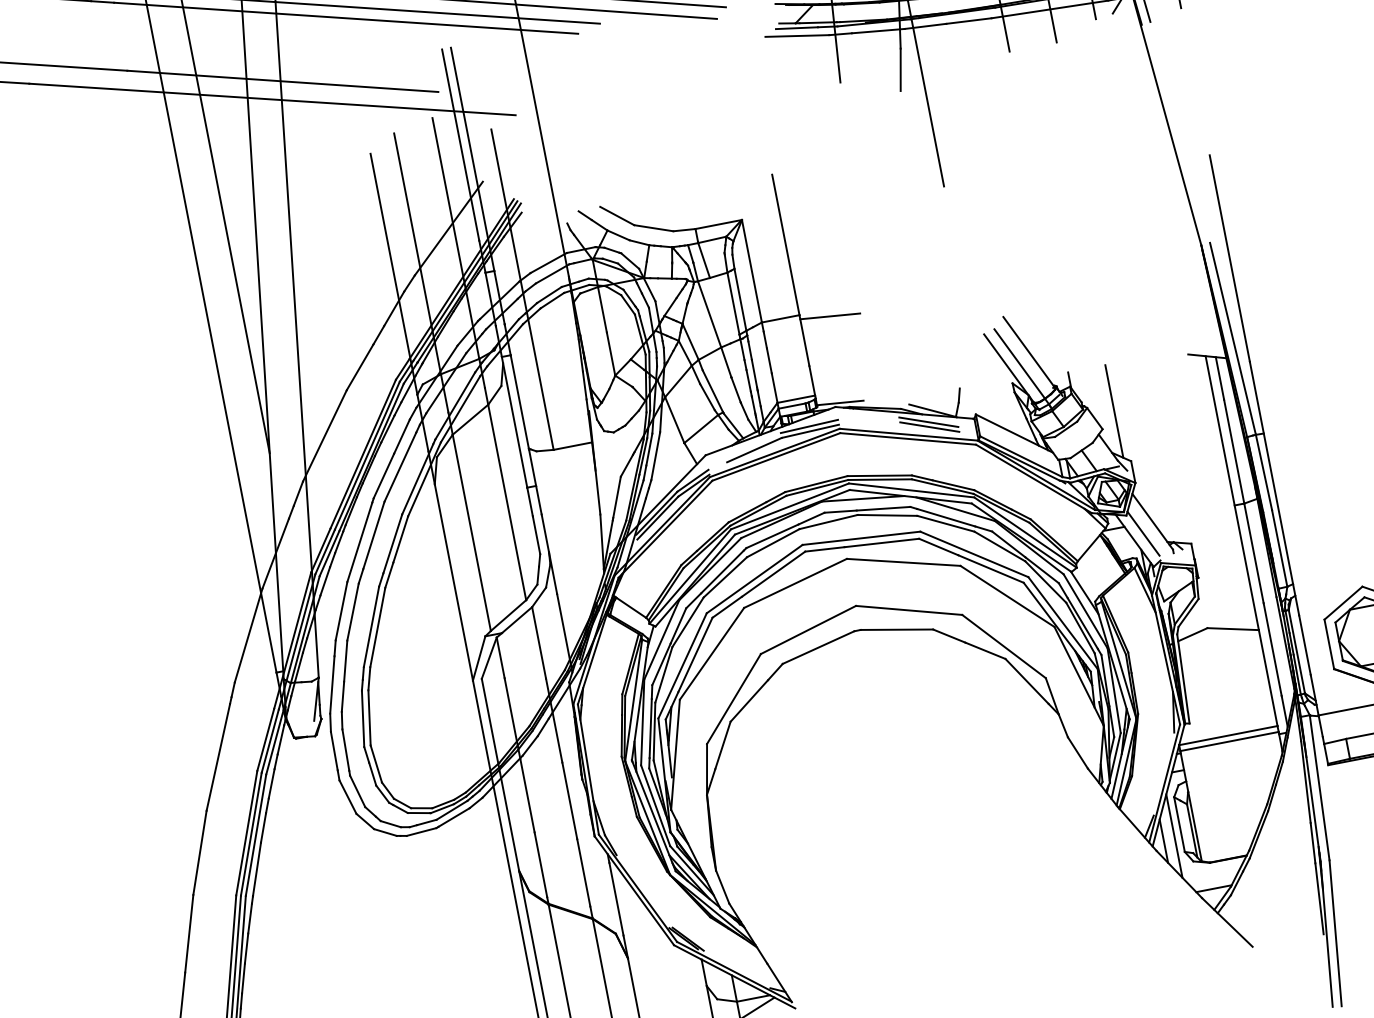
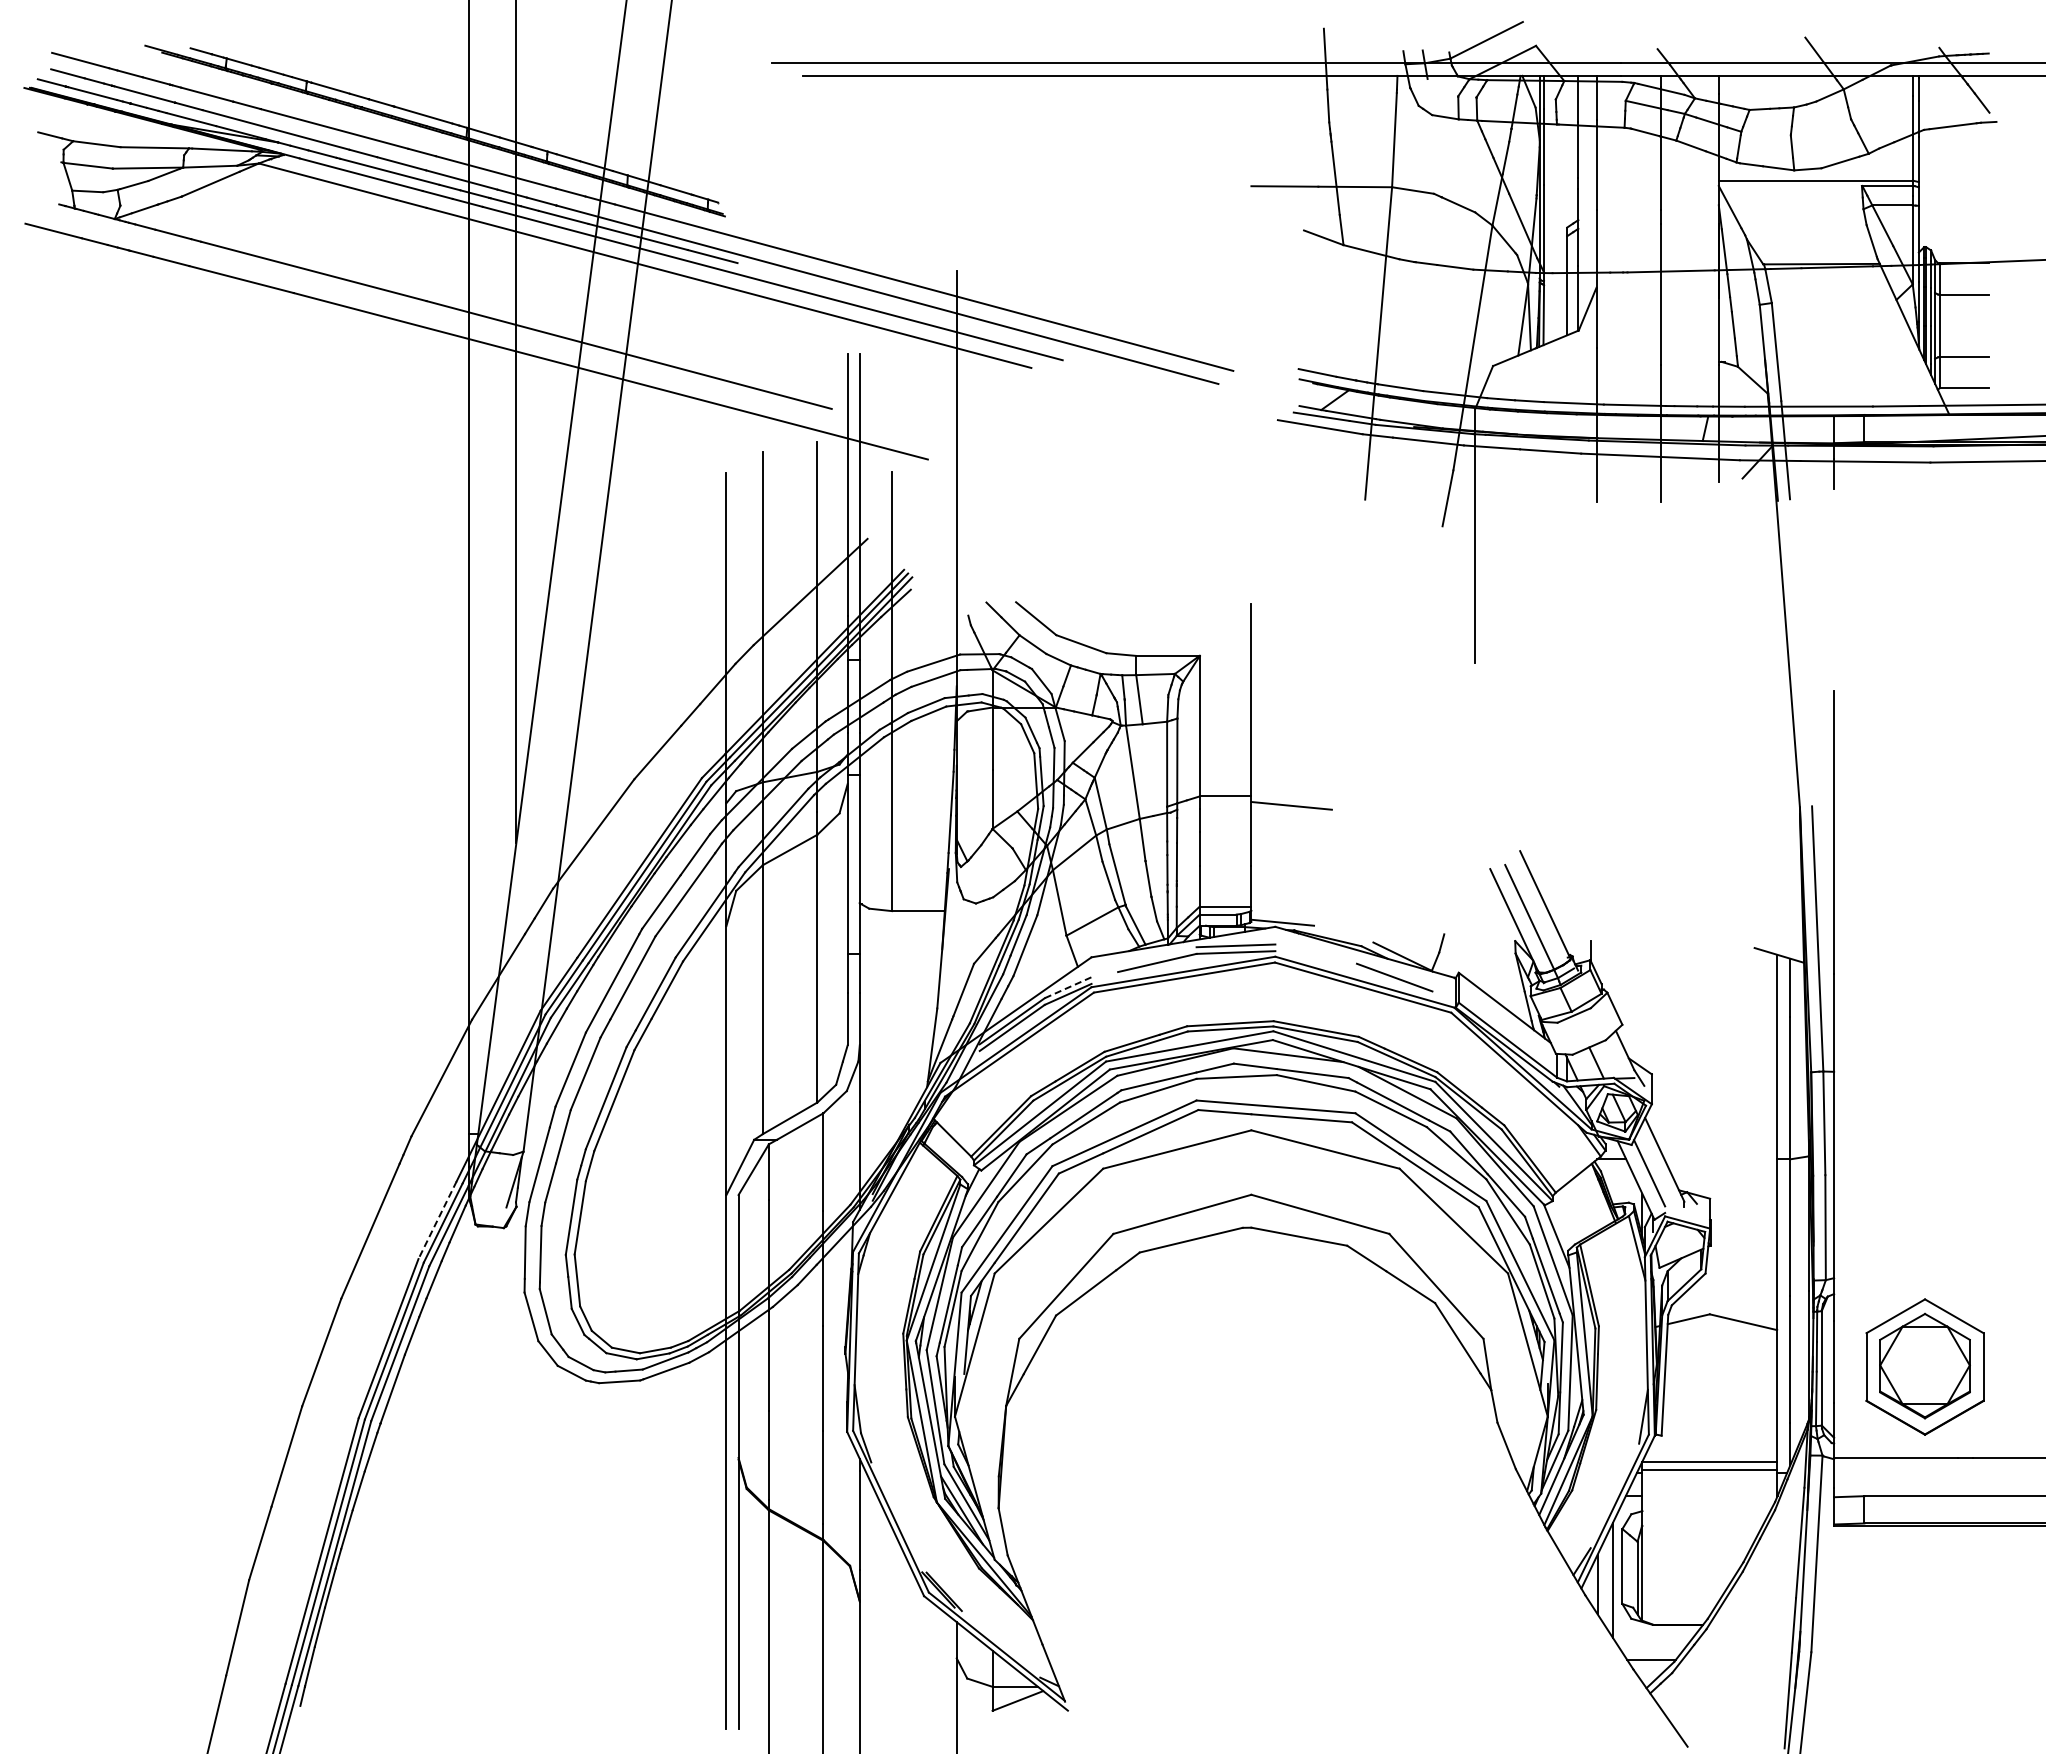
line: (1114, 410) -> (1642, 1003), removed
line: (928, 421) -> (1394, 970), removed
line: (693, 480) -> (1068, 987), solid -> dashed
line: (265, 740) -> (437, 1220), solid -> dashed

